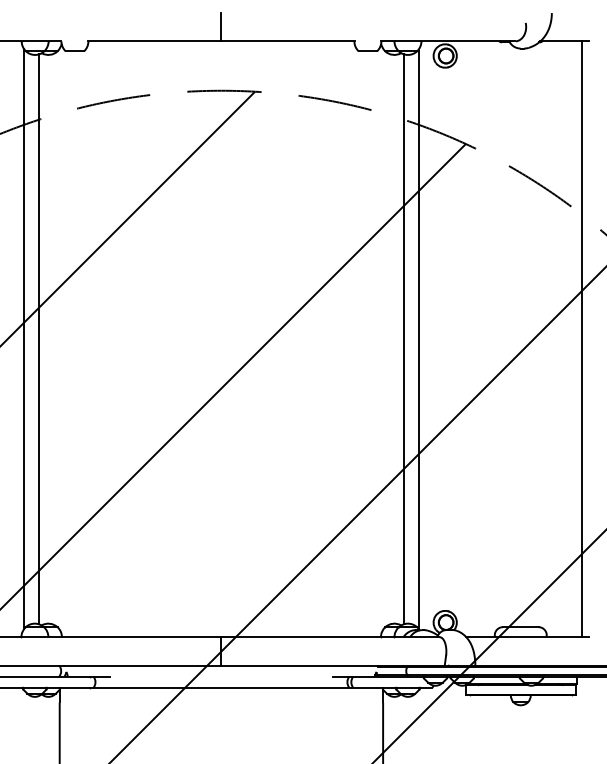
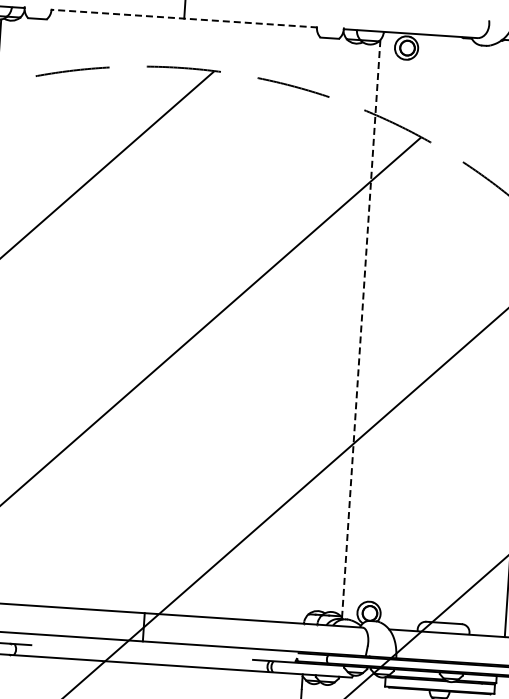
line: (221, 41) -> (184, 18), solid -> dashed
line: (404, 339) -> (347, 328), removed
line: (418, 339) -> (361, 329), solid -> dashed

